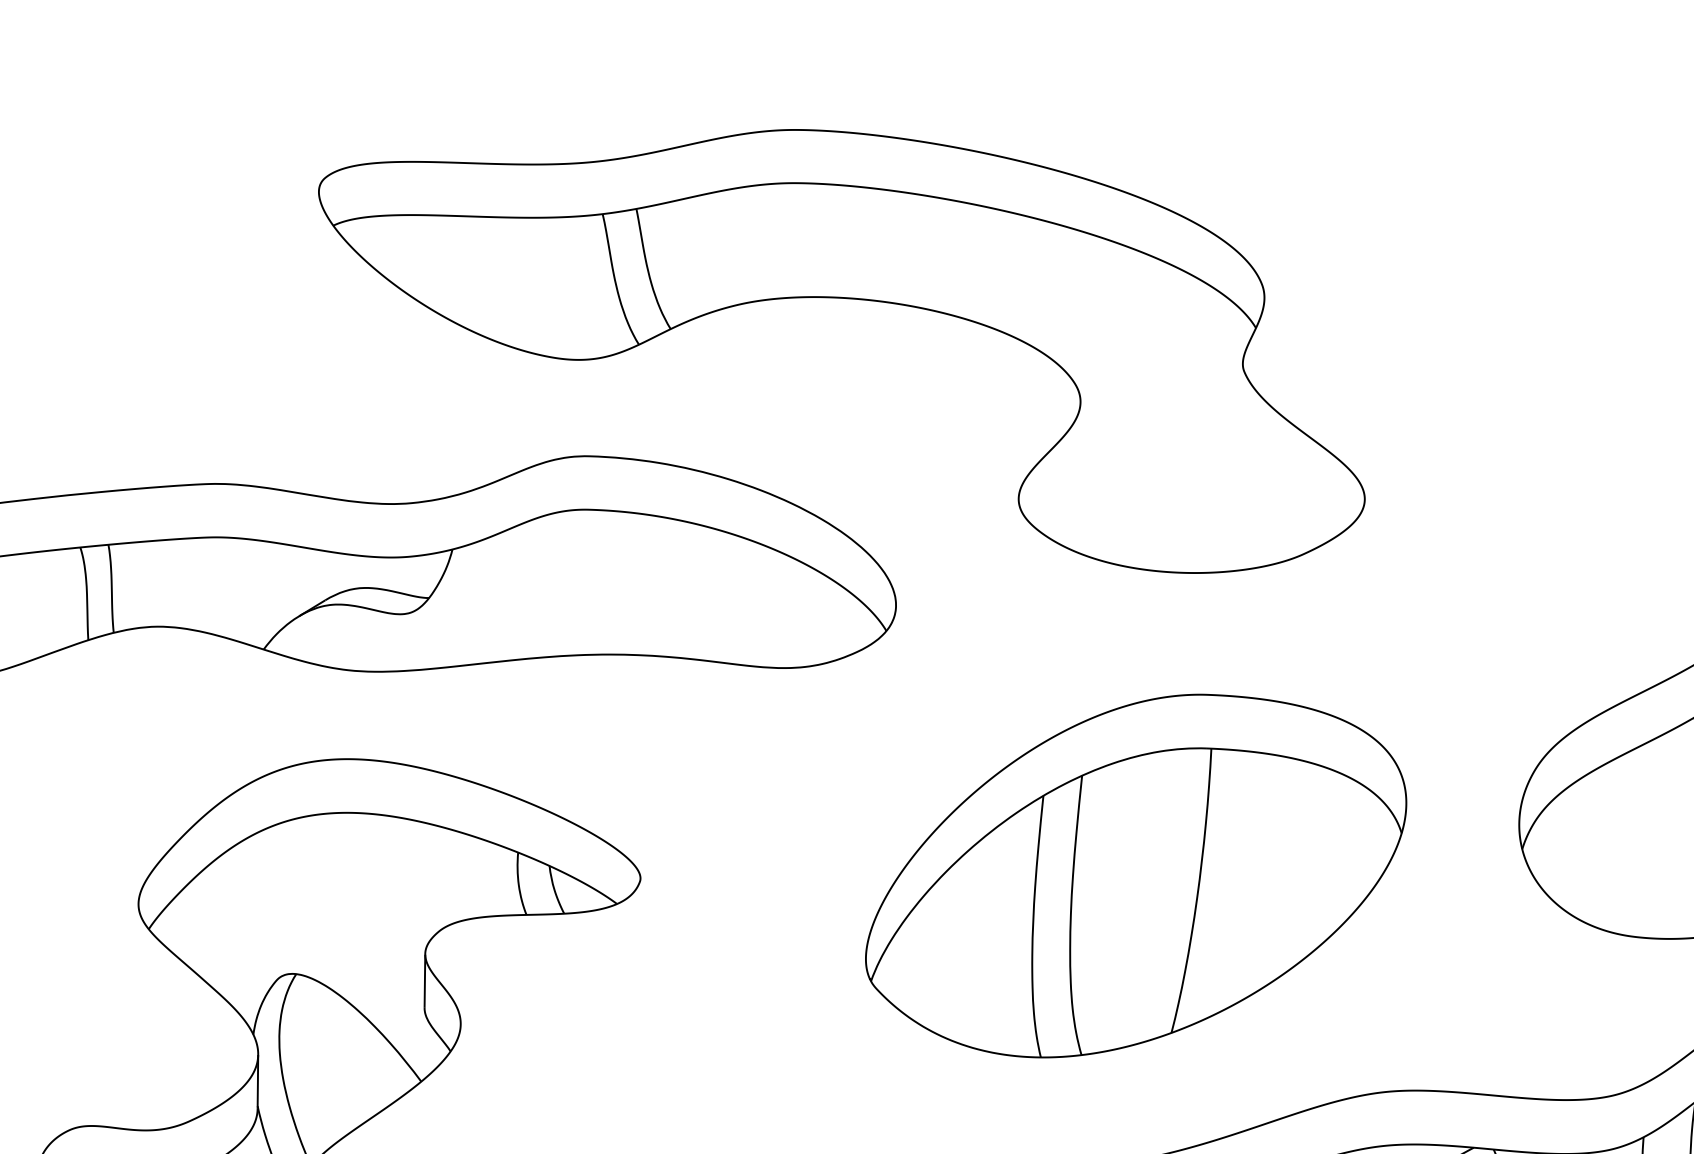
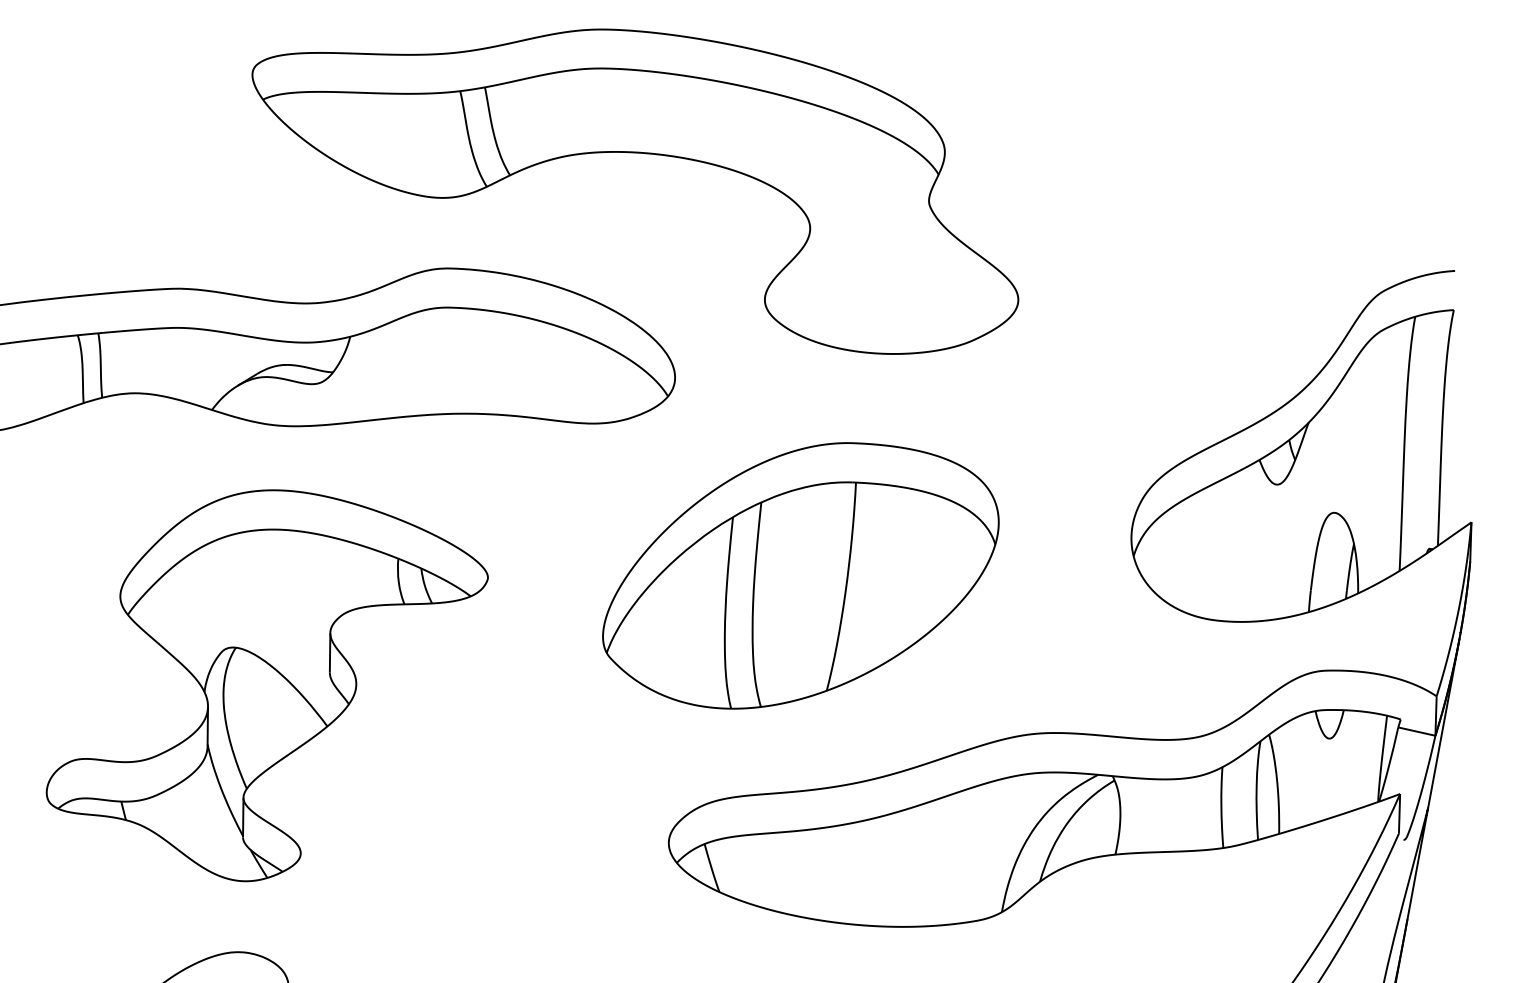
part: (1135, 875) -> (800, 575), moved

